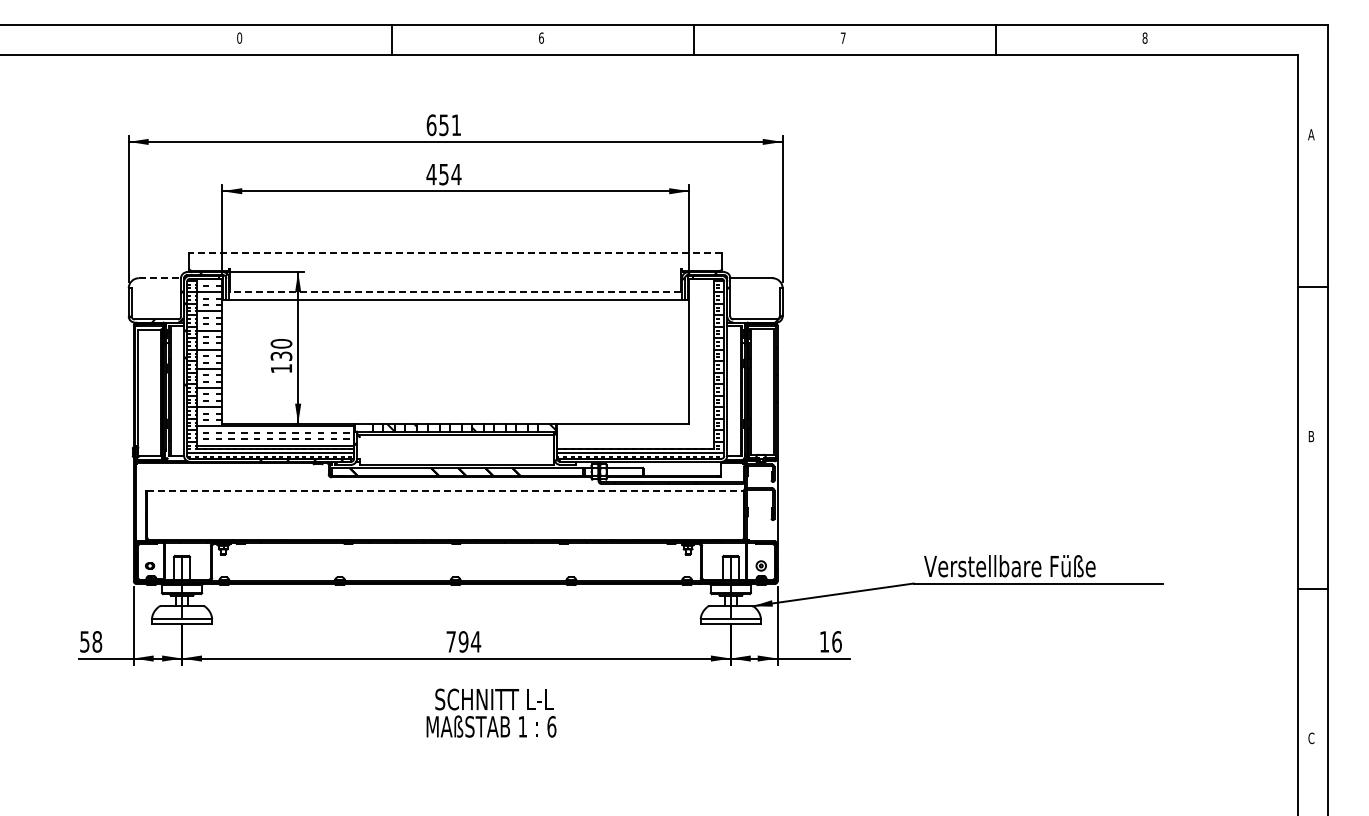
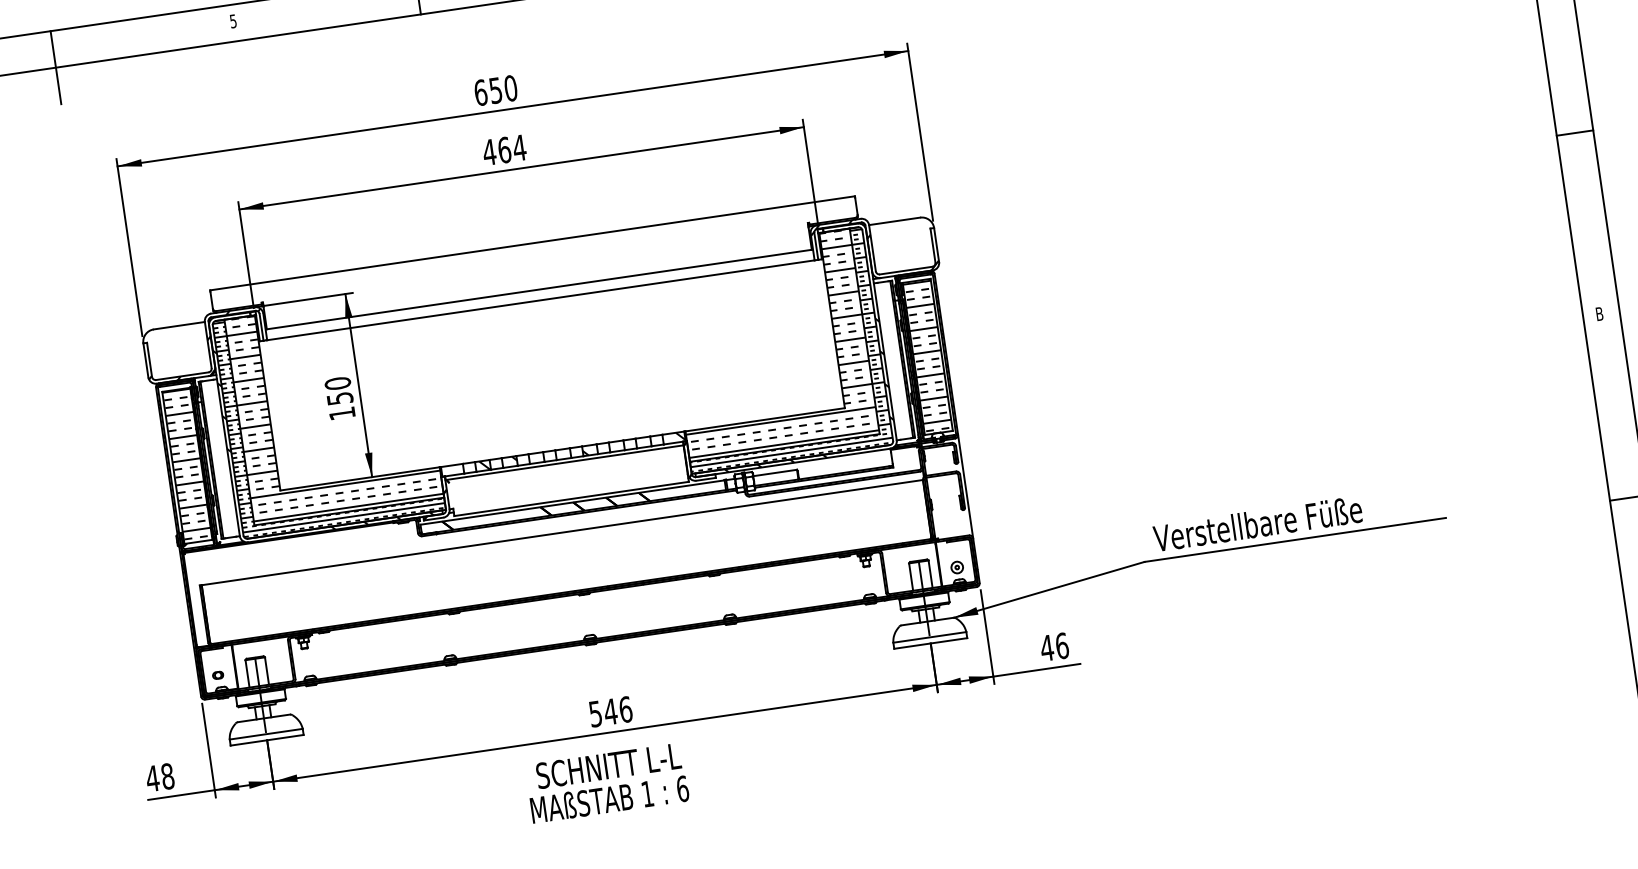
text: (239, 37) -> (233, 20), 0 -> 5
line: (90, 54) -> (55, 67), added
text: (456, 125) -> (511, 88), 651 -> 650
text: (443, 174) -> (503, 150), 454 -> 464
line: (455, 253) -> (532, 243), dashed -> solid
line: (160, 278) -> (180, 325), dashed -> solid
line: (455, 291) -> (539, 289), dashed -> solid
text: (280, 355) -> (338, 397), 130 -> 150
hatch: (635, 362) -> (769, 343), added
hatch: (149, 390) -> (186, 463), added
hatch: (761, 390) -> (926, 355), added
hatch: (655, 407) -> (801, 394), added
line: (446, 491) -> (563, 533), dashed -> solid
text: (84, 641) -> (152, 778), 58 -> 48
text: (463, 641) -> (610, 711), 794 -> 546
text: (824, 641) -> (1047, 647), 16 -> 46
text: (491, 712) -> (607, 782), moved

